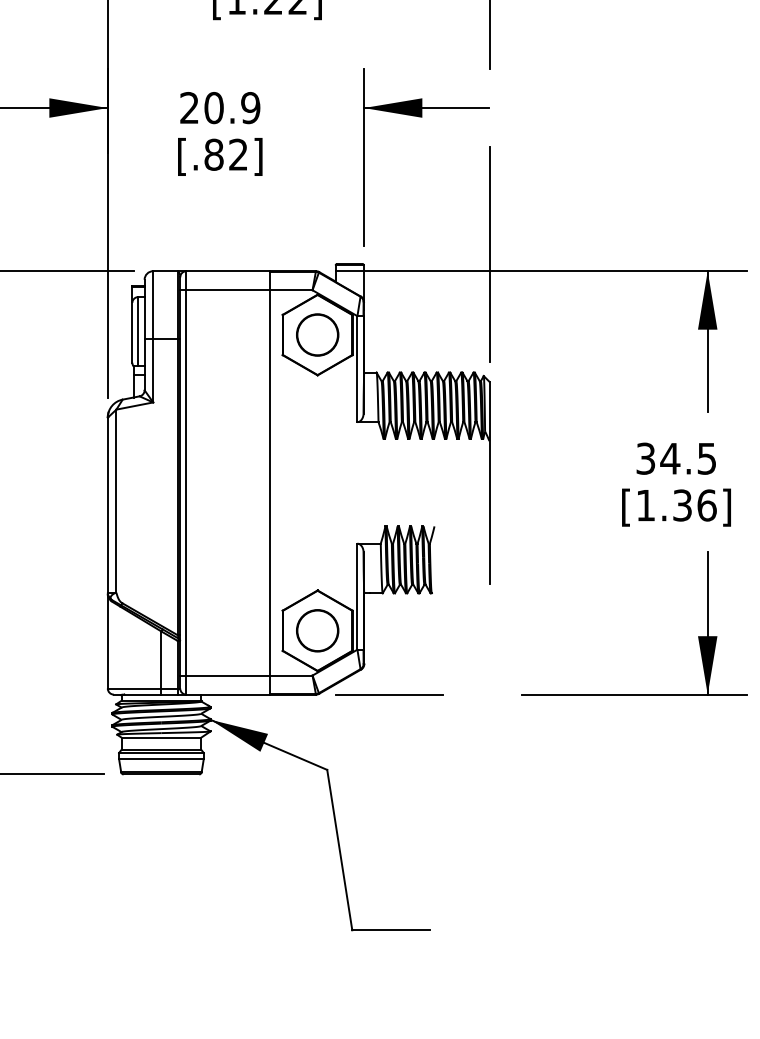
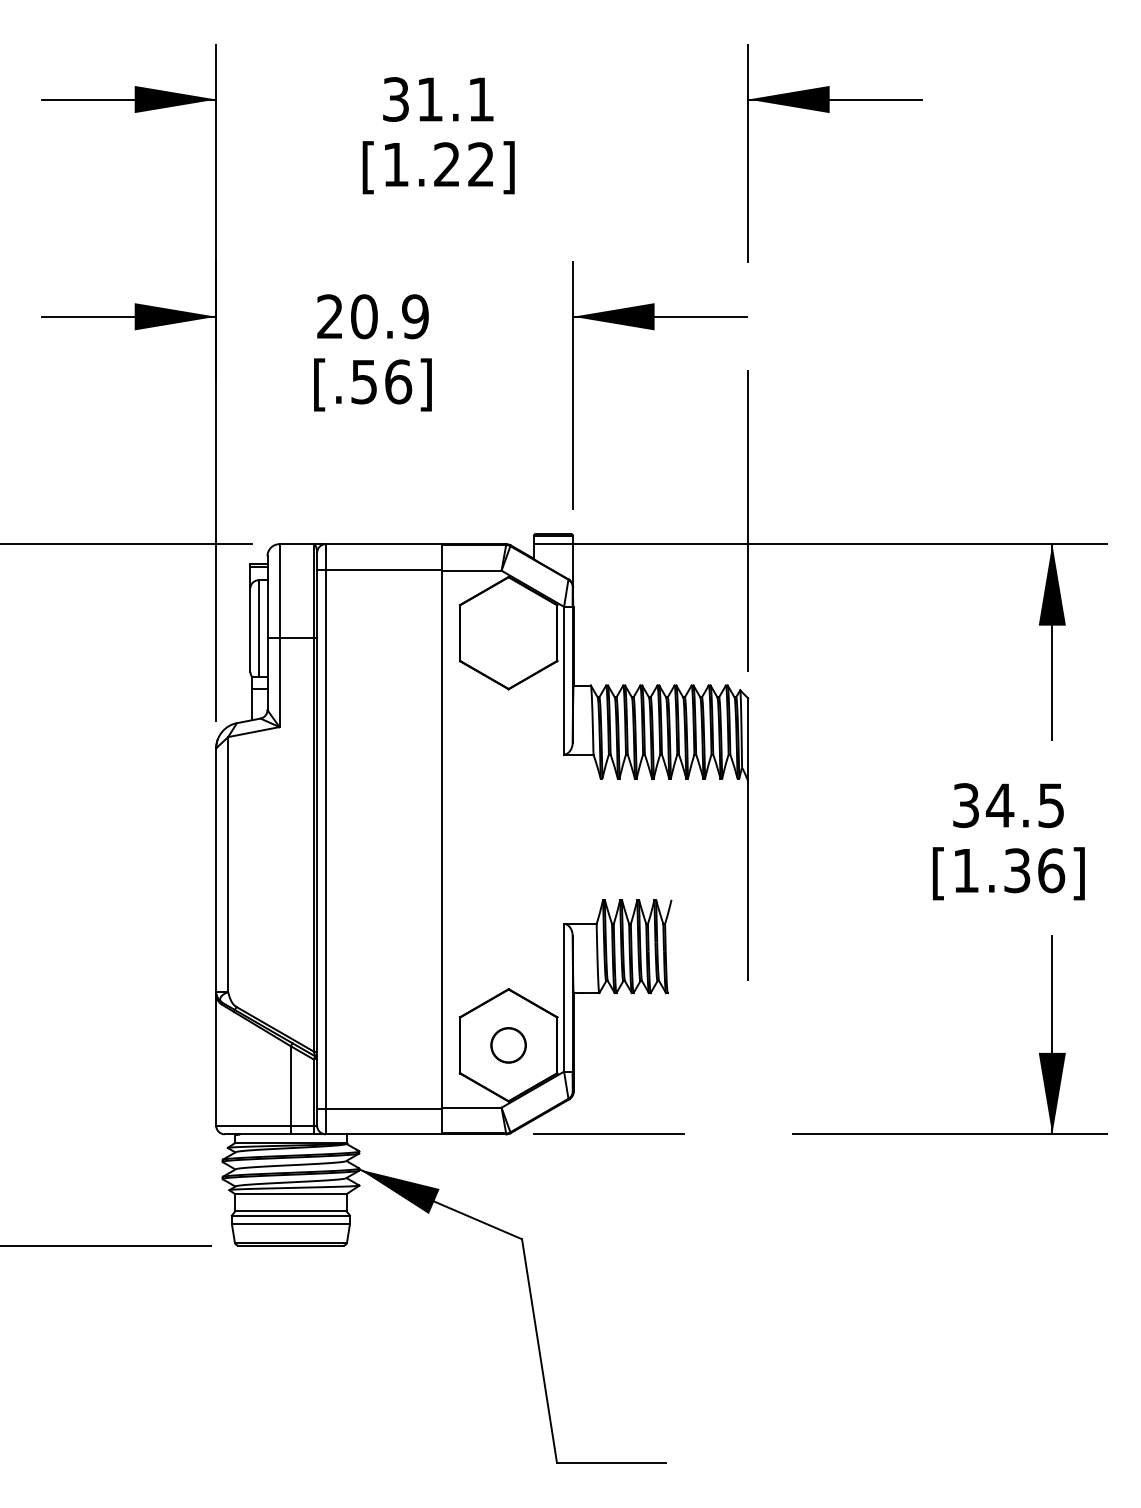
text: (226, 154) -> (381, 381), [.82] -> [.56]
part: (317, 334) -> (508, 632), removed
part: (317, 630) -> (508, 1045), size x0.6

